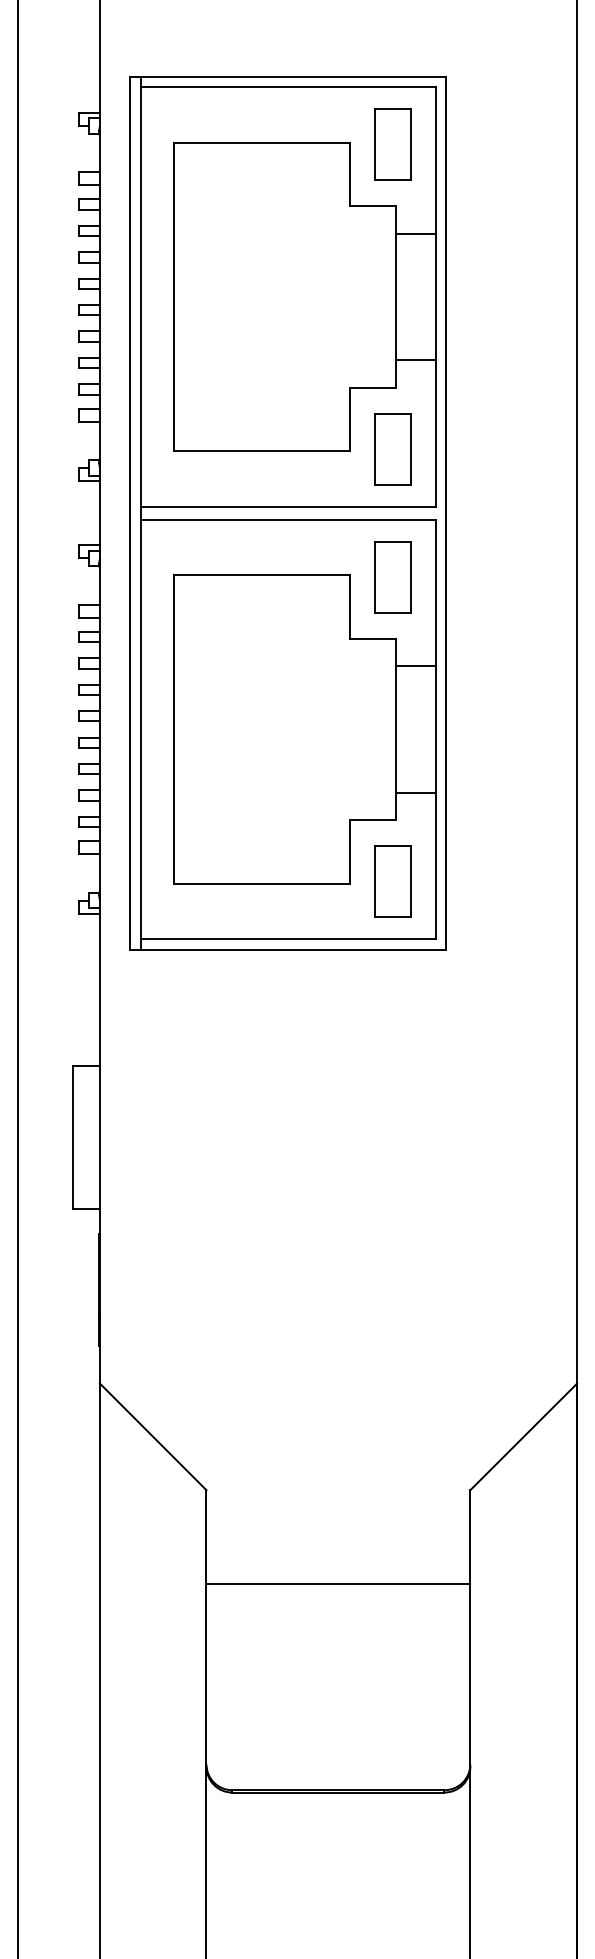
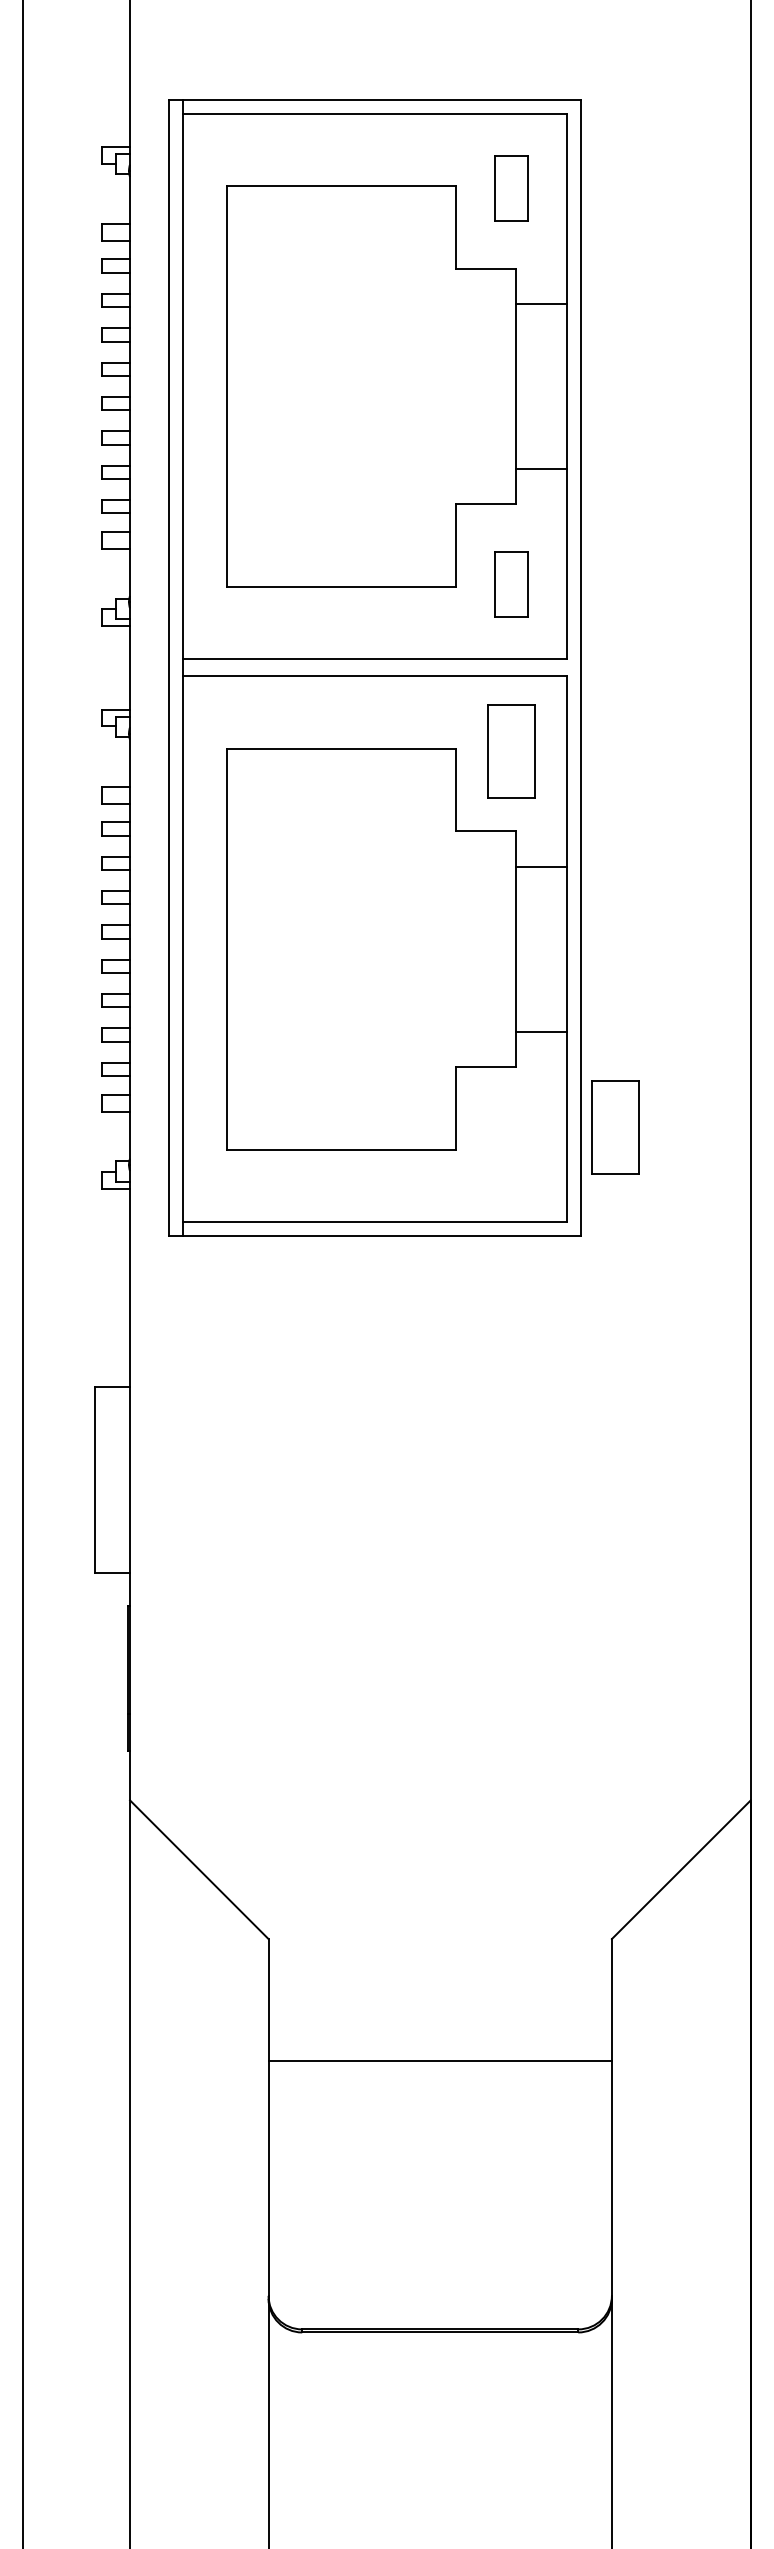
part: (392, 144) -> (510, 187), size x0.7
part: (392, 449) -> (510, 584), size x0.7
part: (392, 881) -> (614, 1127), moved

